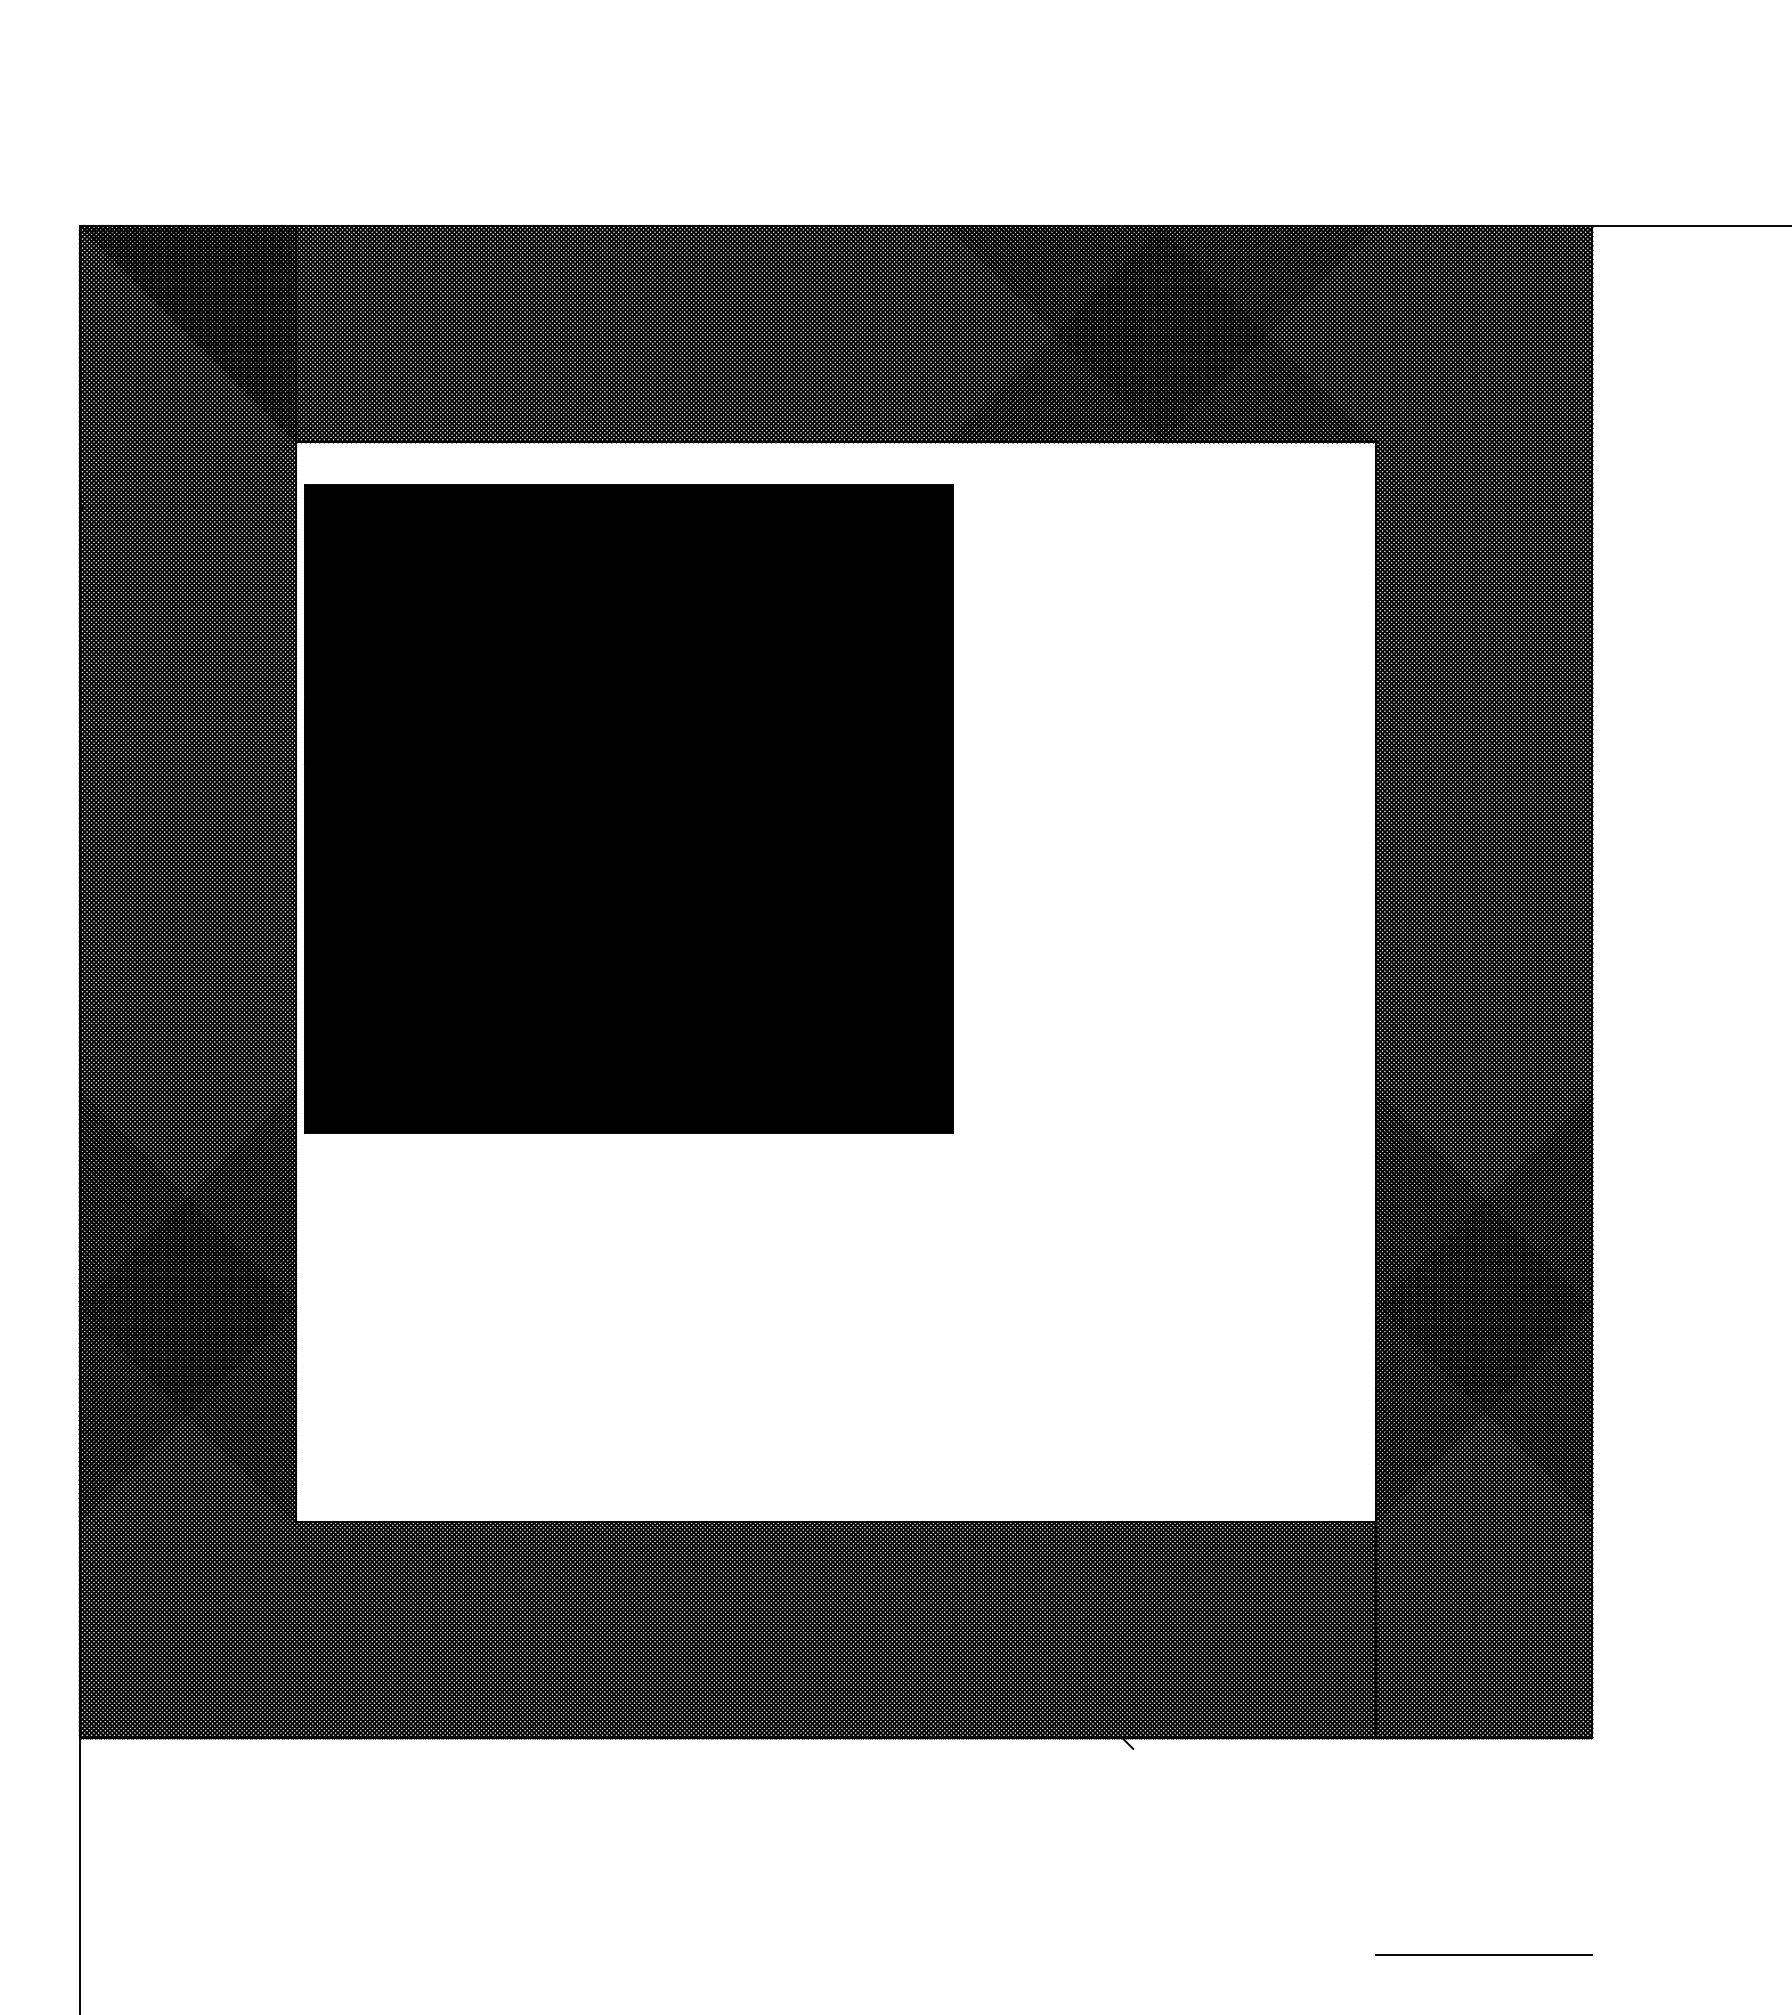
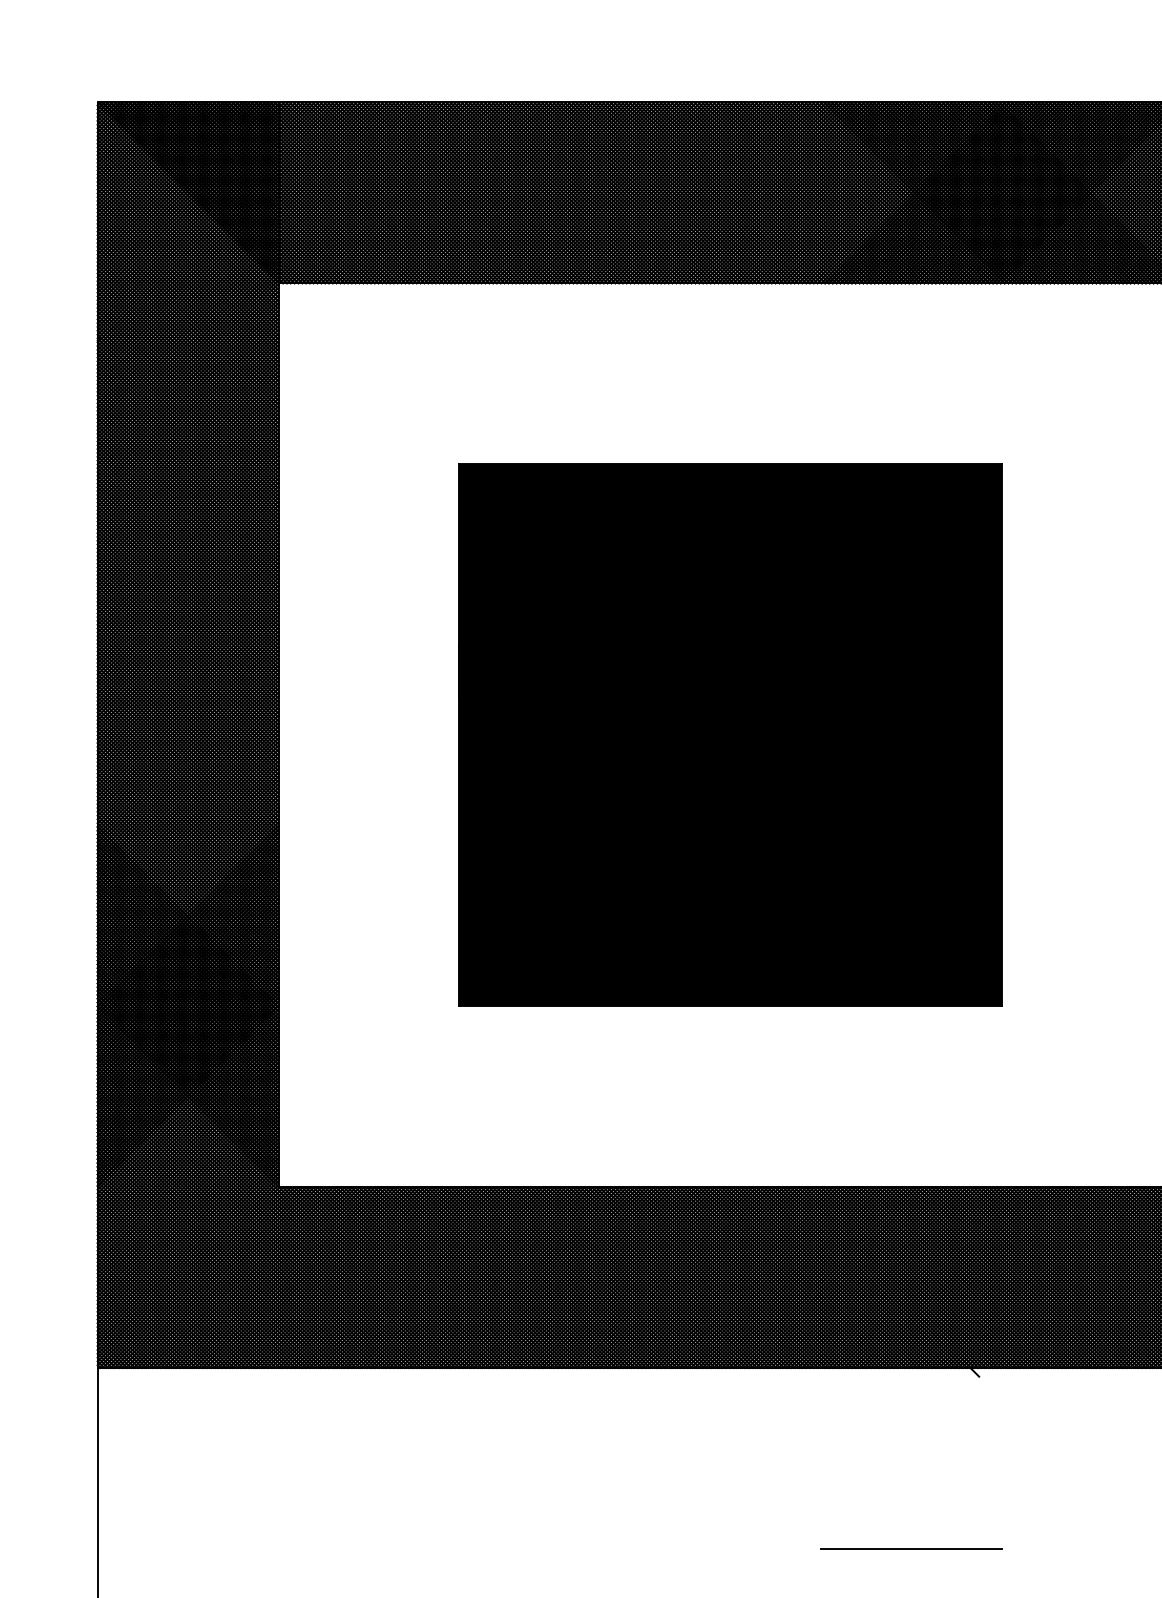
part: (628, 808) -> (730, 734), moved
line: (1052, 1954) -> (911, 1548), added

